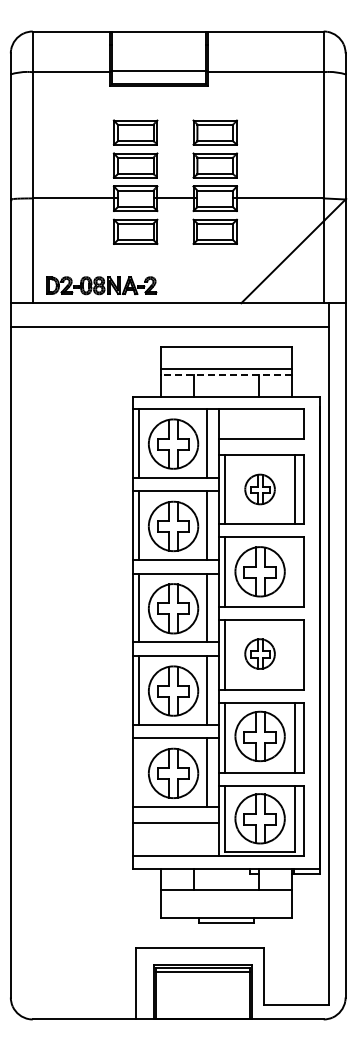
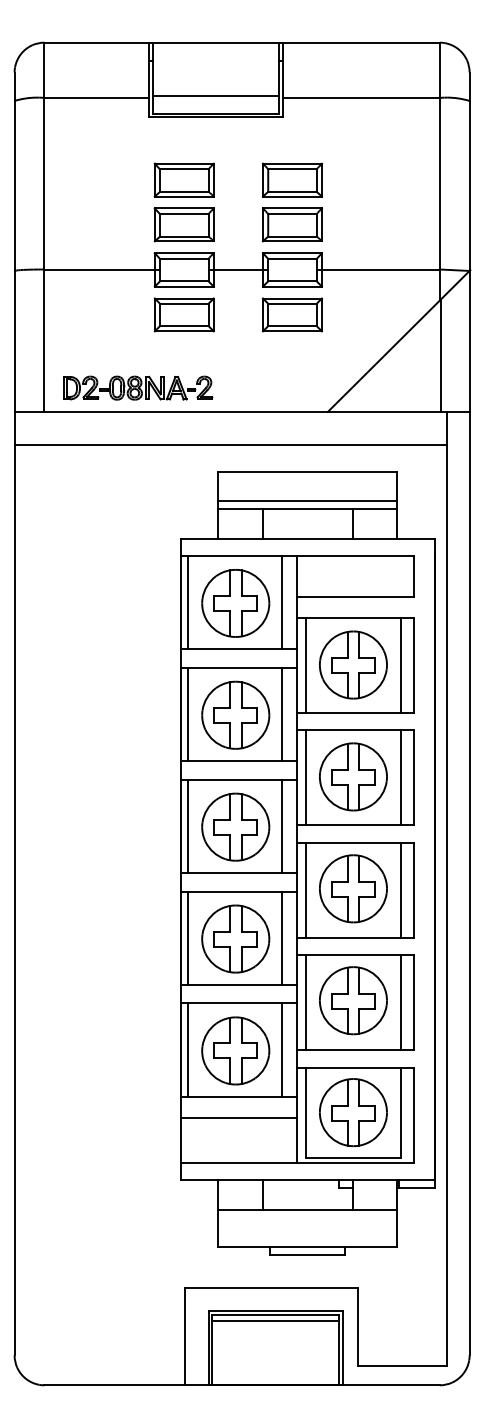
line: (226, 374) -> (307, 508), dashed -> solid
part: (259, 489) -> (352, 665), size x1.67
line: (295, 572) -> (401, 777), added
part: (259, 653) -> (352, 887), size x1.67
line: (295, 655) -> (401, 890), added
line: (138, 772) -> (188, 1049), added

